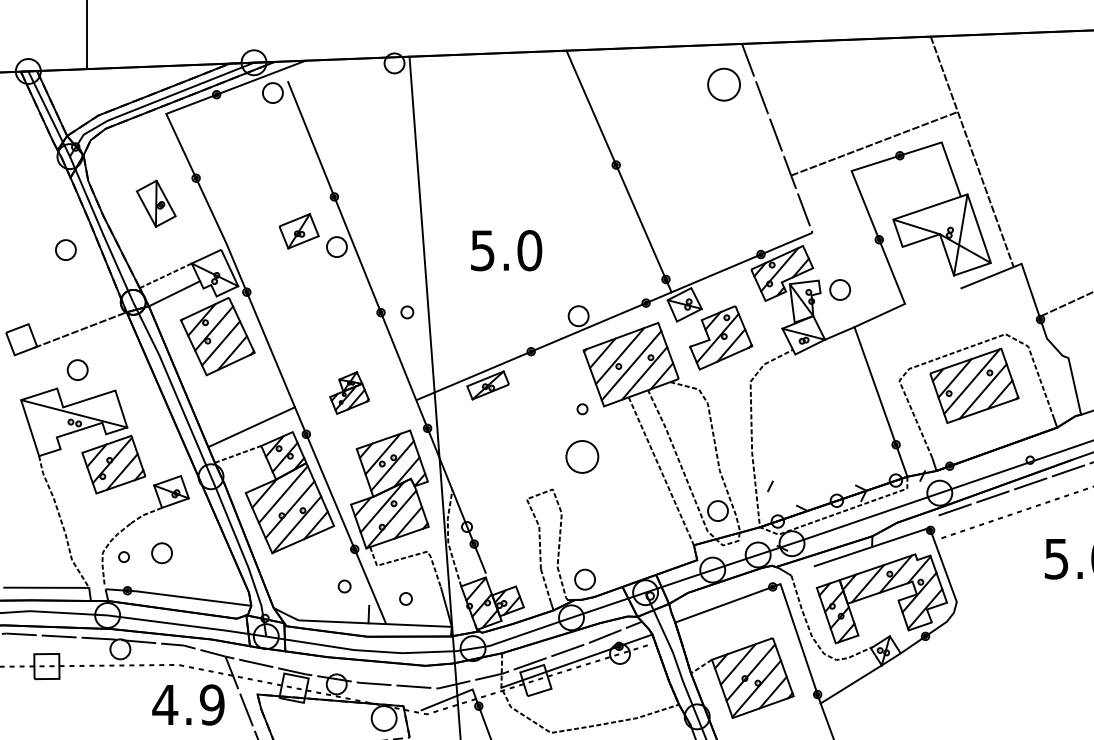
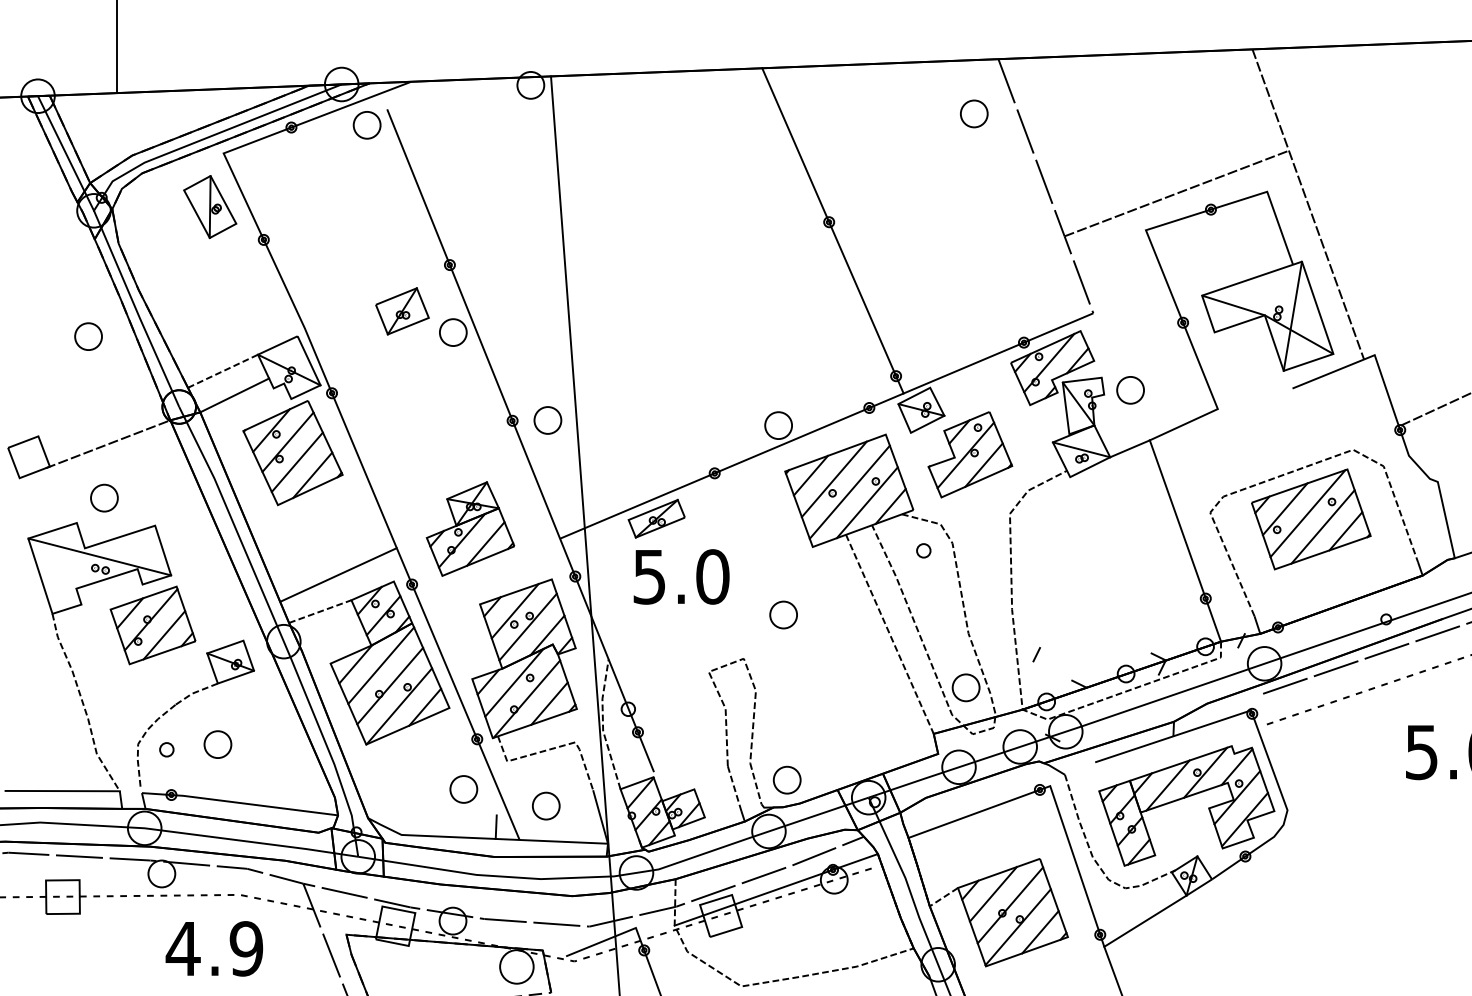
part: (723, 84) -> (973, 113), size x0.62
part: (155, 203) -> (209, 206), moved
text: (506, 250) -> (681, 576), moved
part: (407, 312) -> (548, 420), size x1.67
part: (349, 392) -> (470, 528), size x1.67
part: (582, 409) -> (923, 551), moved
part: (582, 456) -> (783, 614), size x0.62
part: (344, 586) -> (463, 789), size x1.67
part: (405, 598) -> (545, 805), size x1.67
text: (188, 704) -> (214, 948), moved

